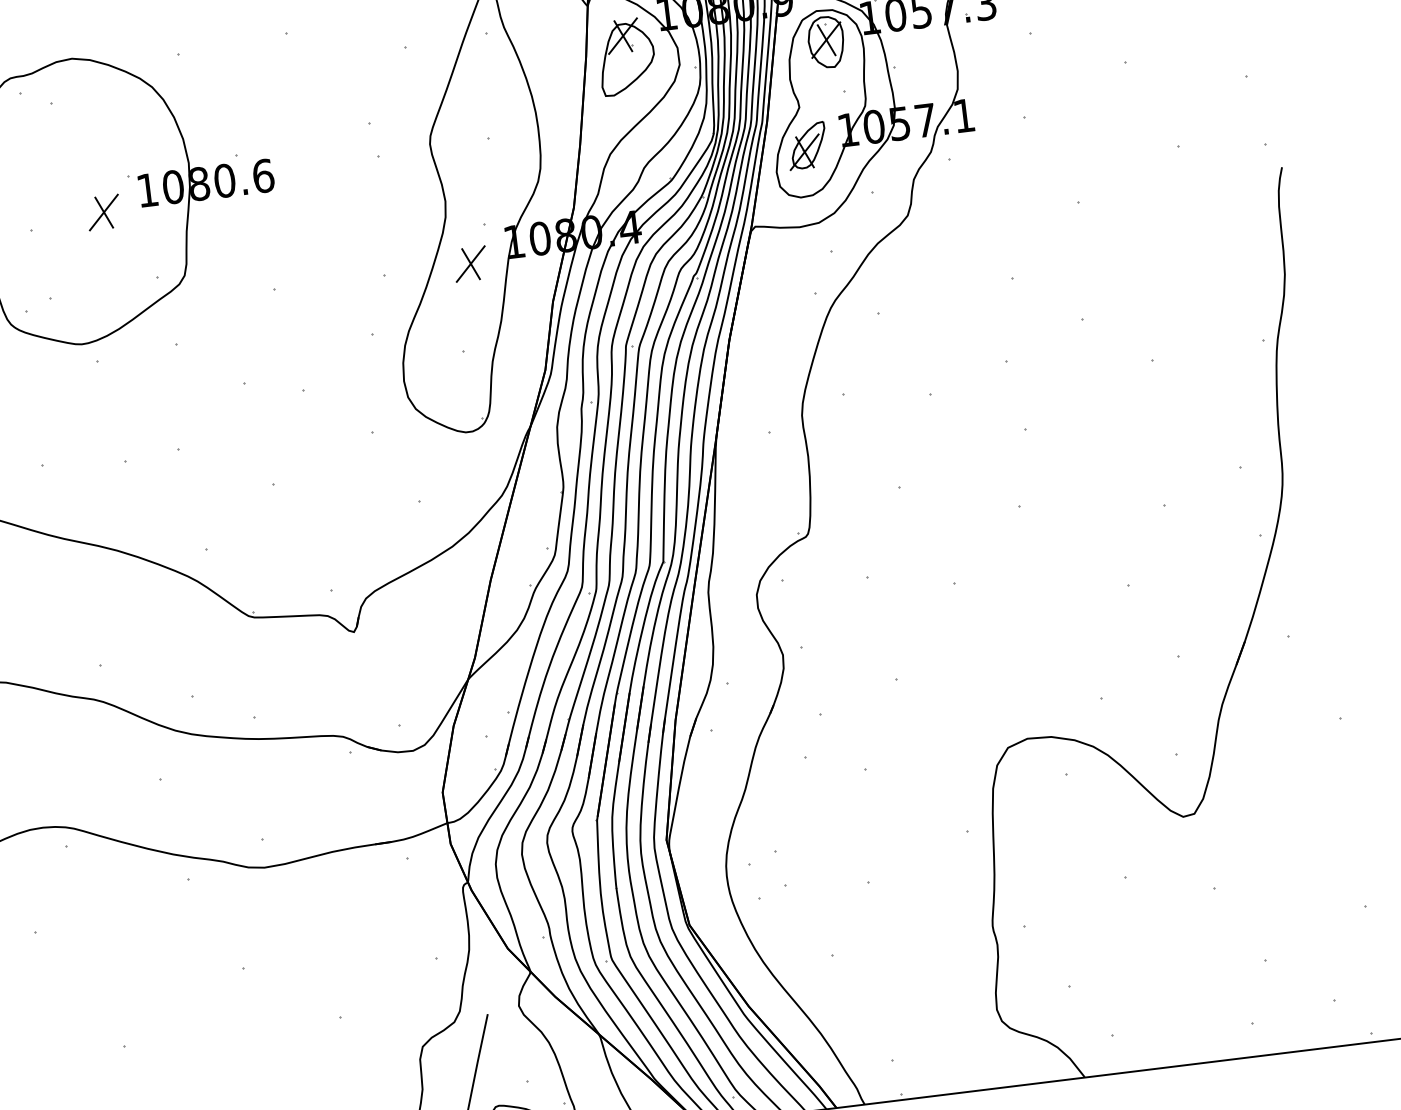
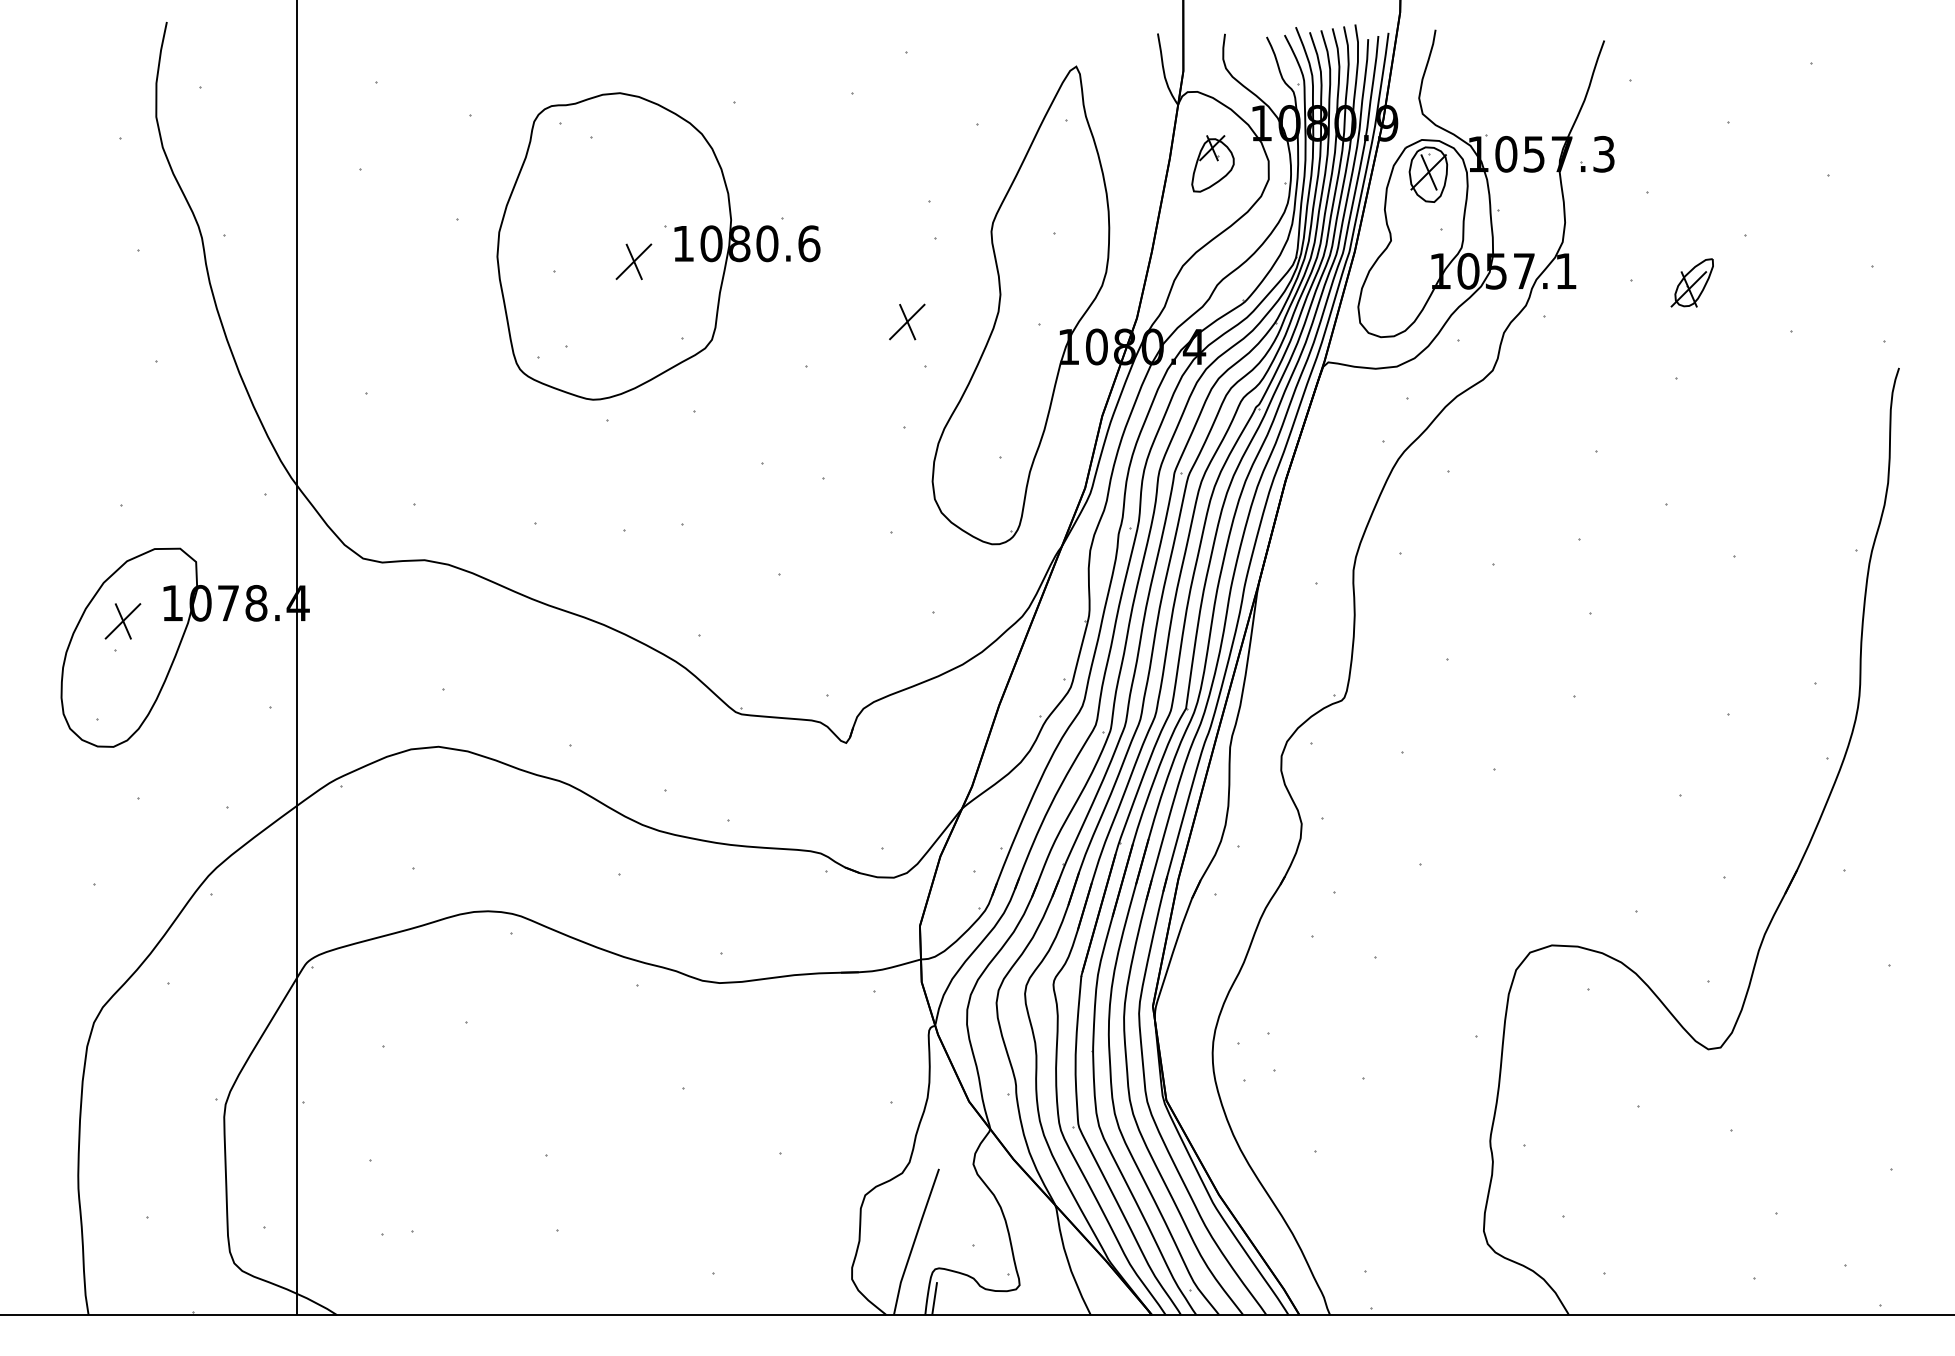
part: (626, 56) -> (1212, 163), size x0.7
part: (806, 145) -> (1691, 282), moved
part: (470, 263) -> (907, 321), moved

